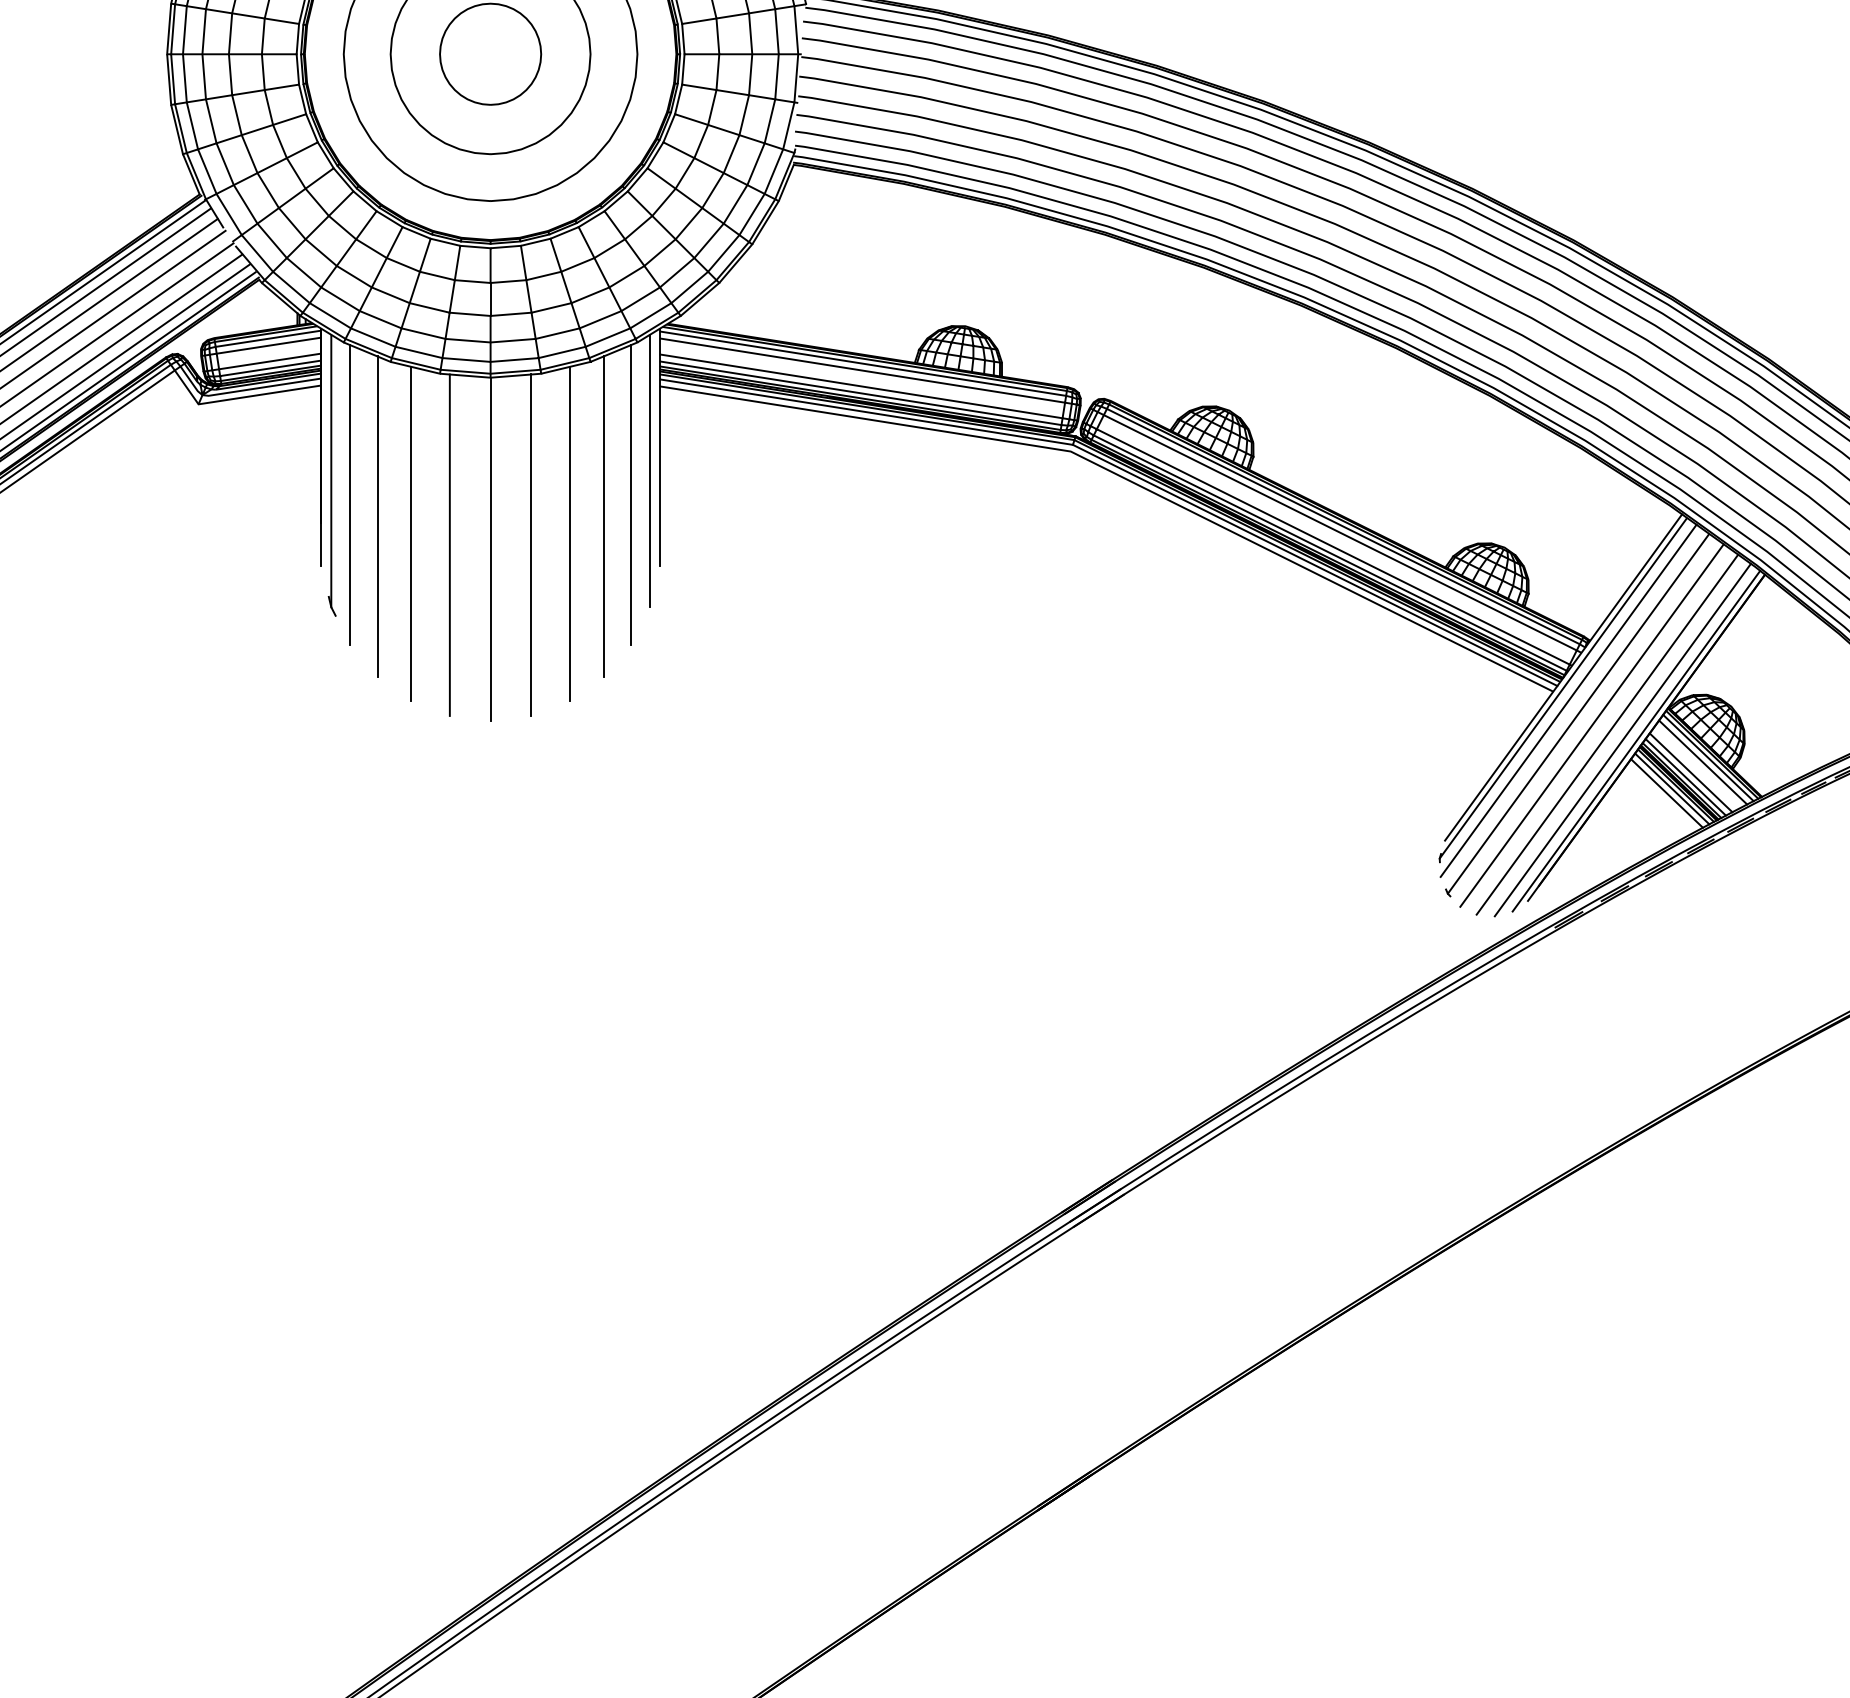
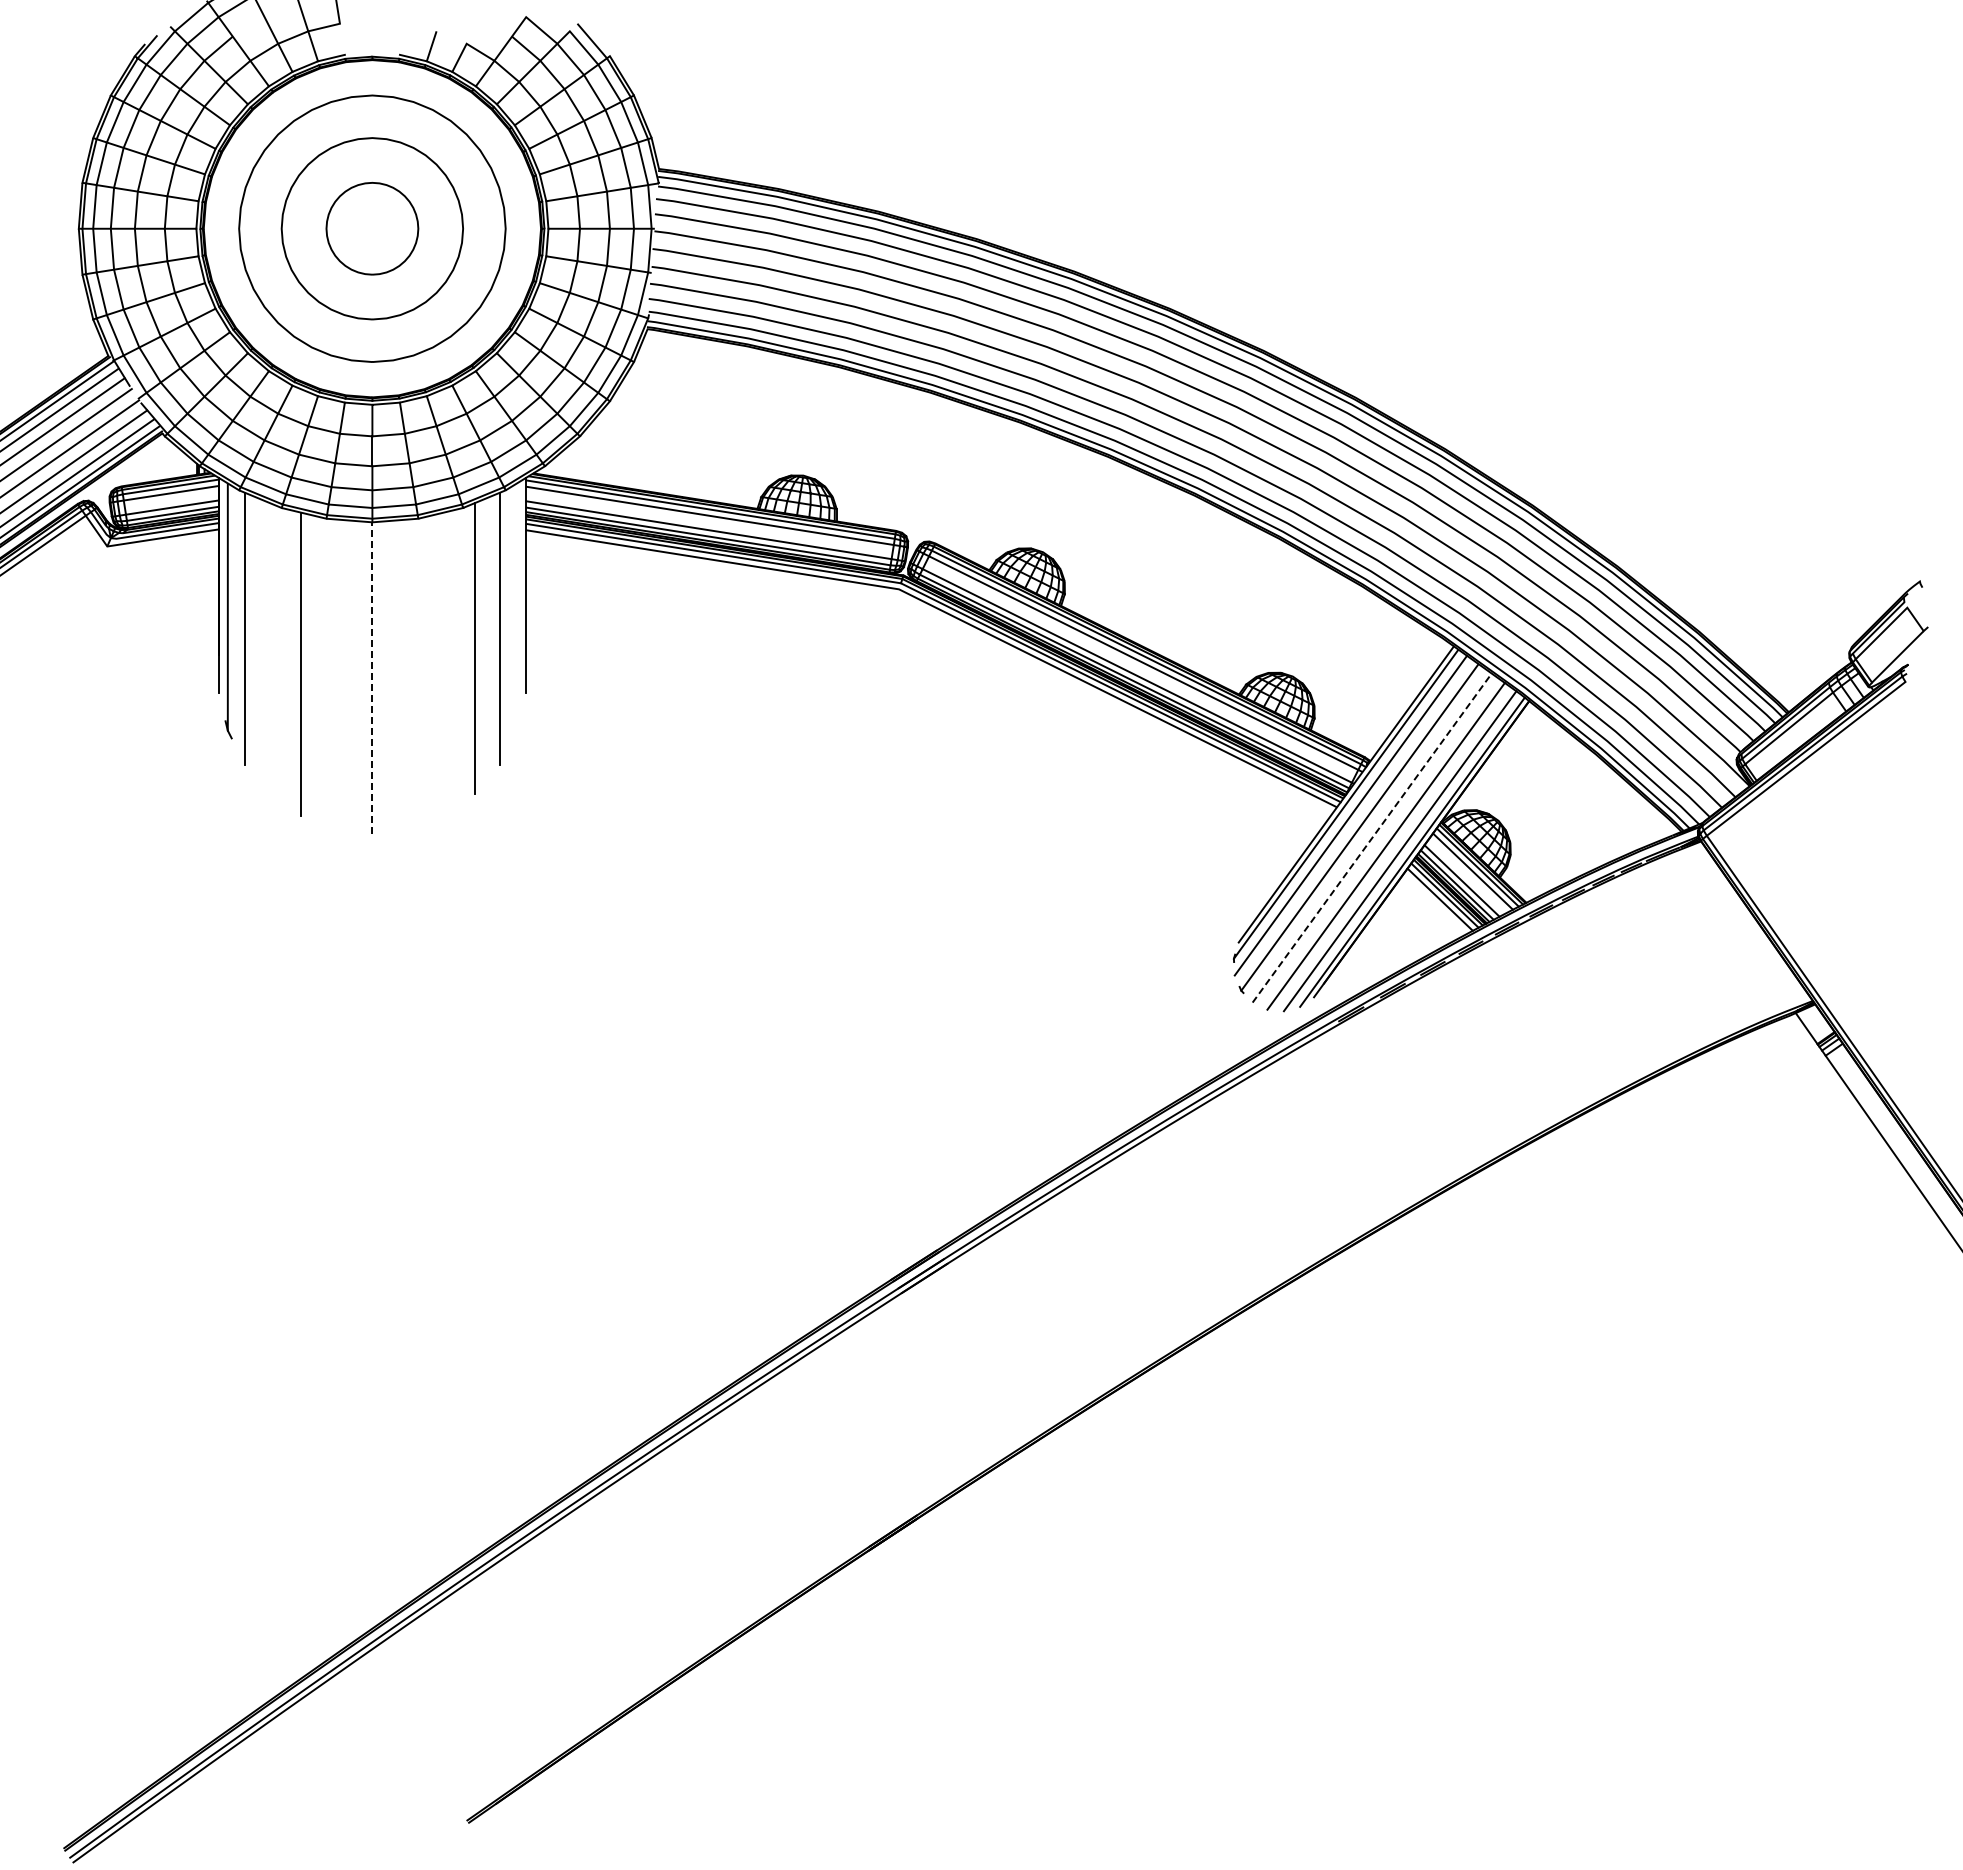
line: (650, 470) -> (517, 606), removed
line: (377, 516) -> (269, 648), removed
line: (570, 533) -> (444, 663), removed
line: (449, 545) -> (335, 674), removed
line: (531, 545) -> (409, 674), removed
line: (490, 549) -> (372, 678), solid -> dashed
line: (1592, 724) -> (1372, 837), solid -> dashed

